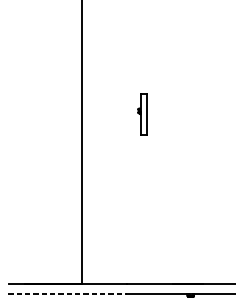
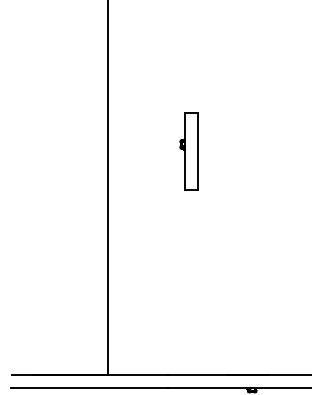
part: (142, 114) -> (188, 151), size x1.43
line: (68, 293) -> (90, 388), dashed -> solid

